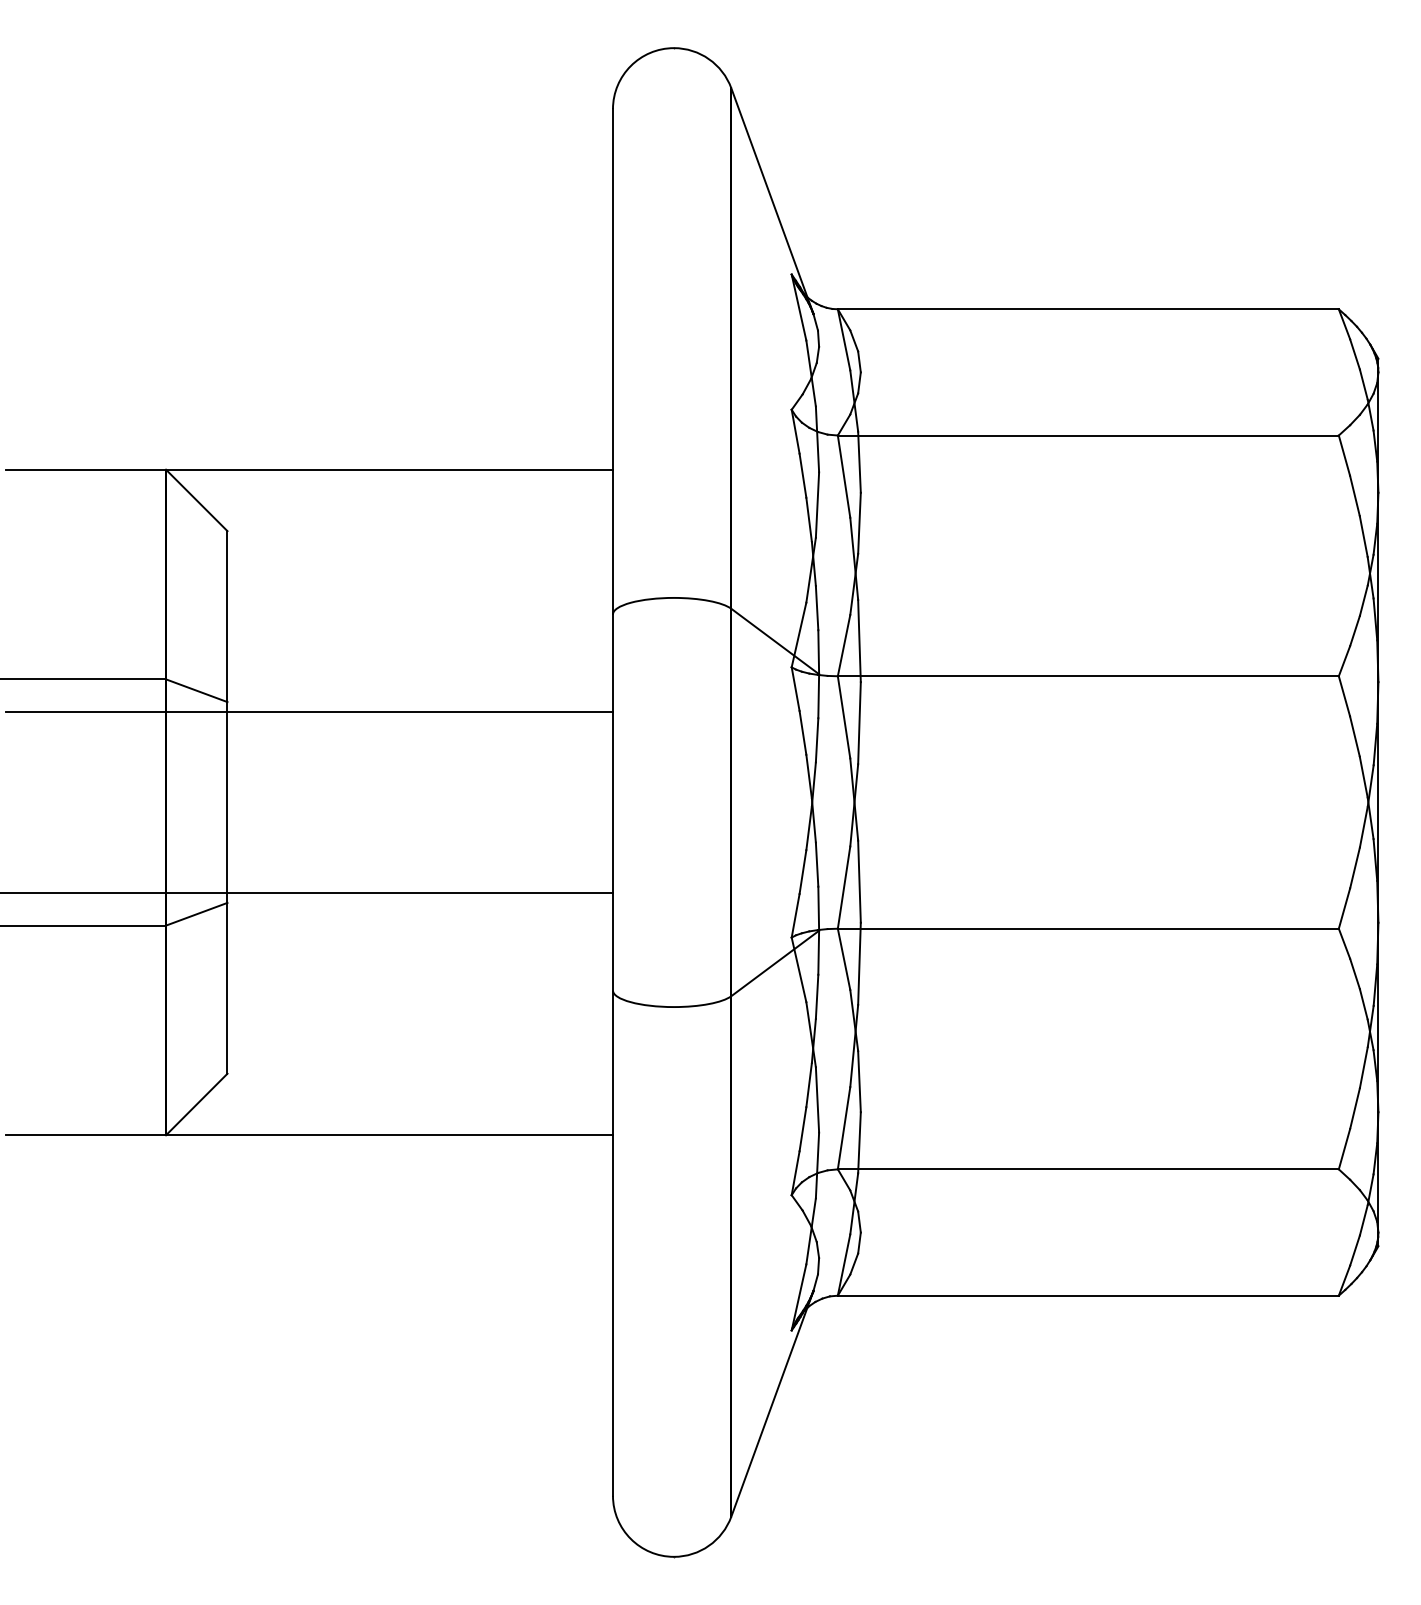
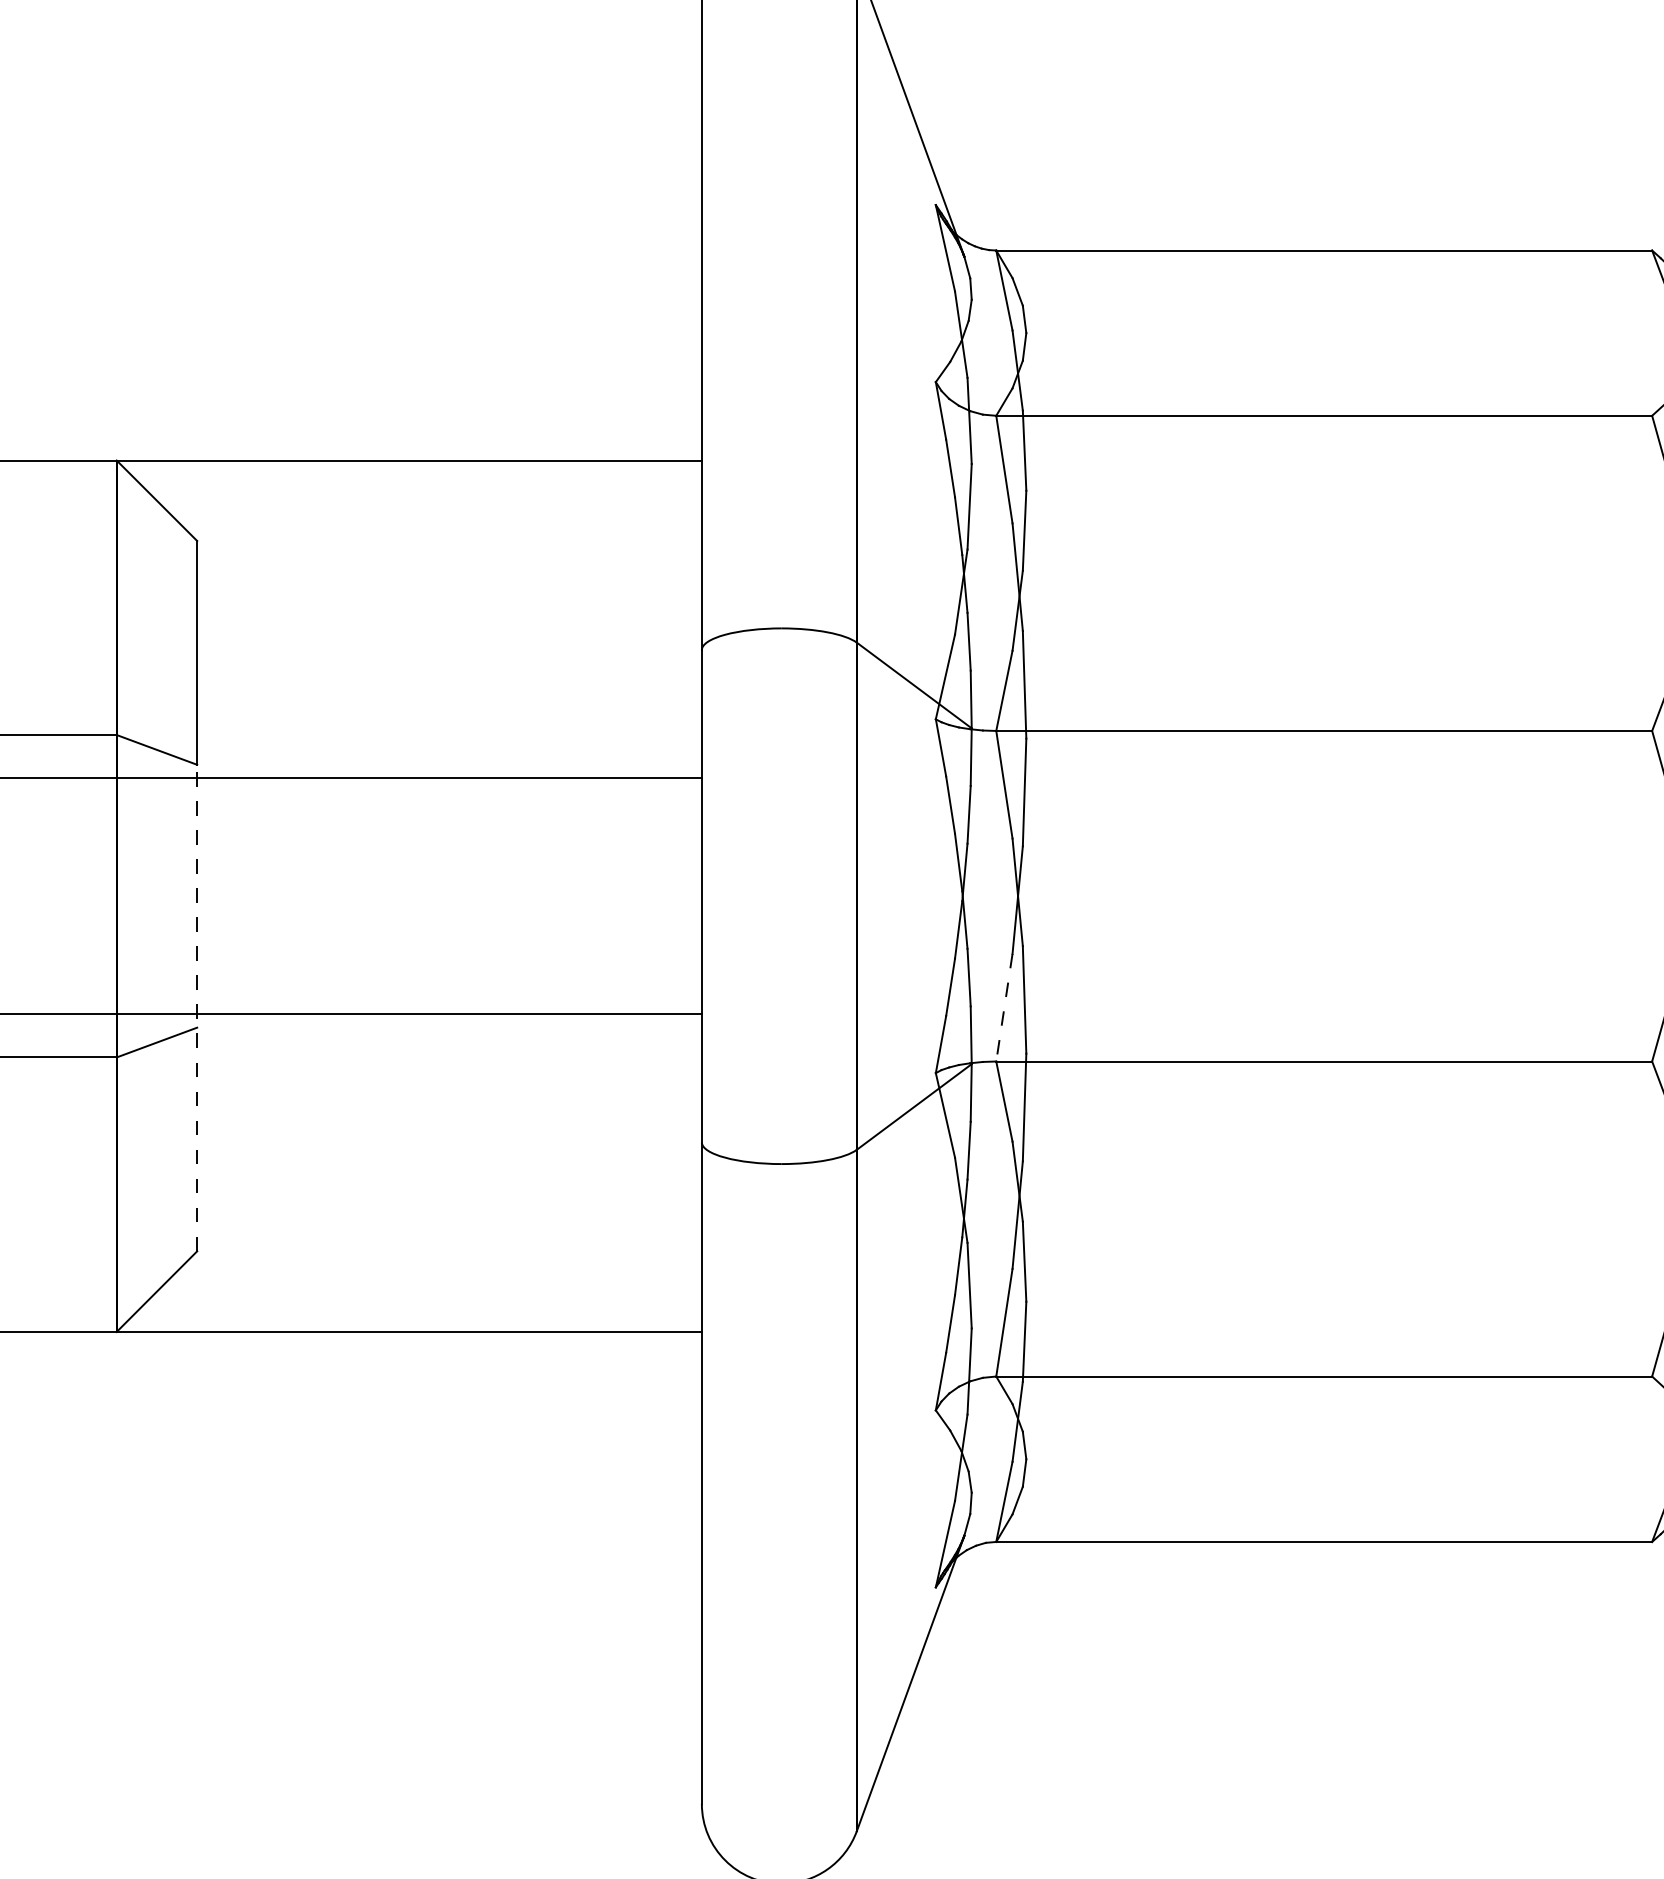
line: (227, 887) -> (197, 1007), solid -> dashed
line: (844, 887) -> (1004, 1007), solid -> dashed

